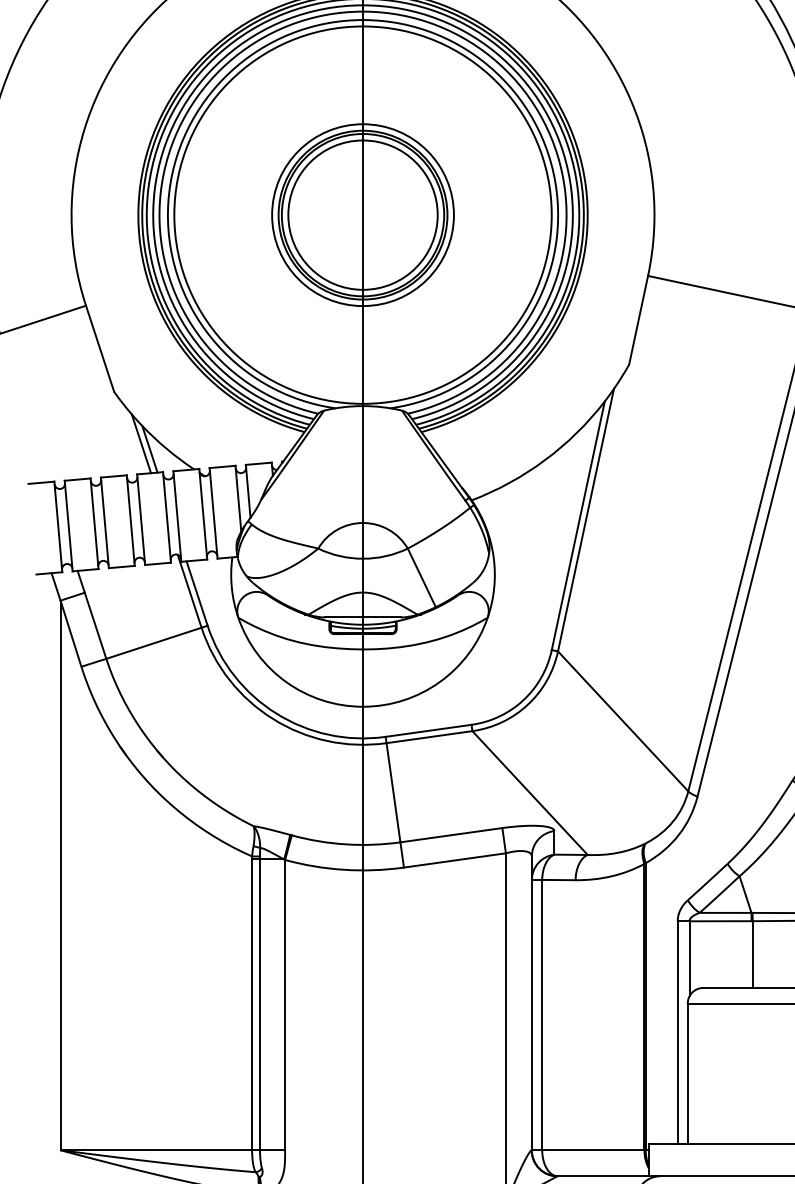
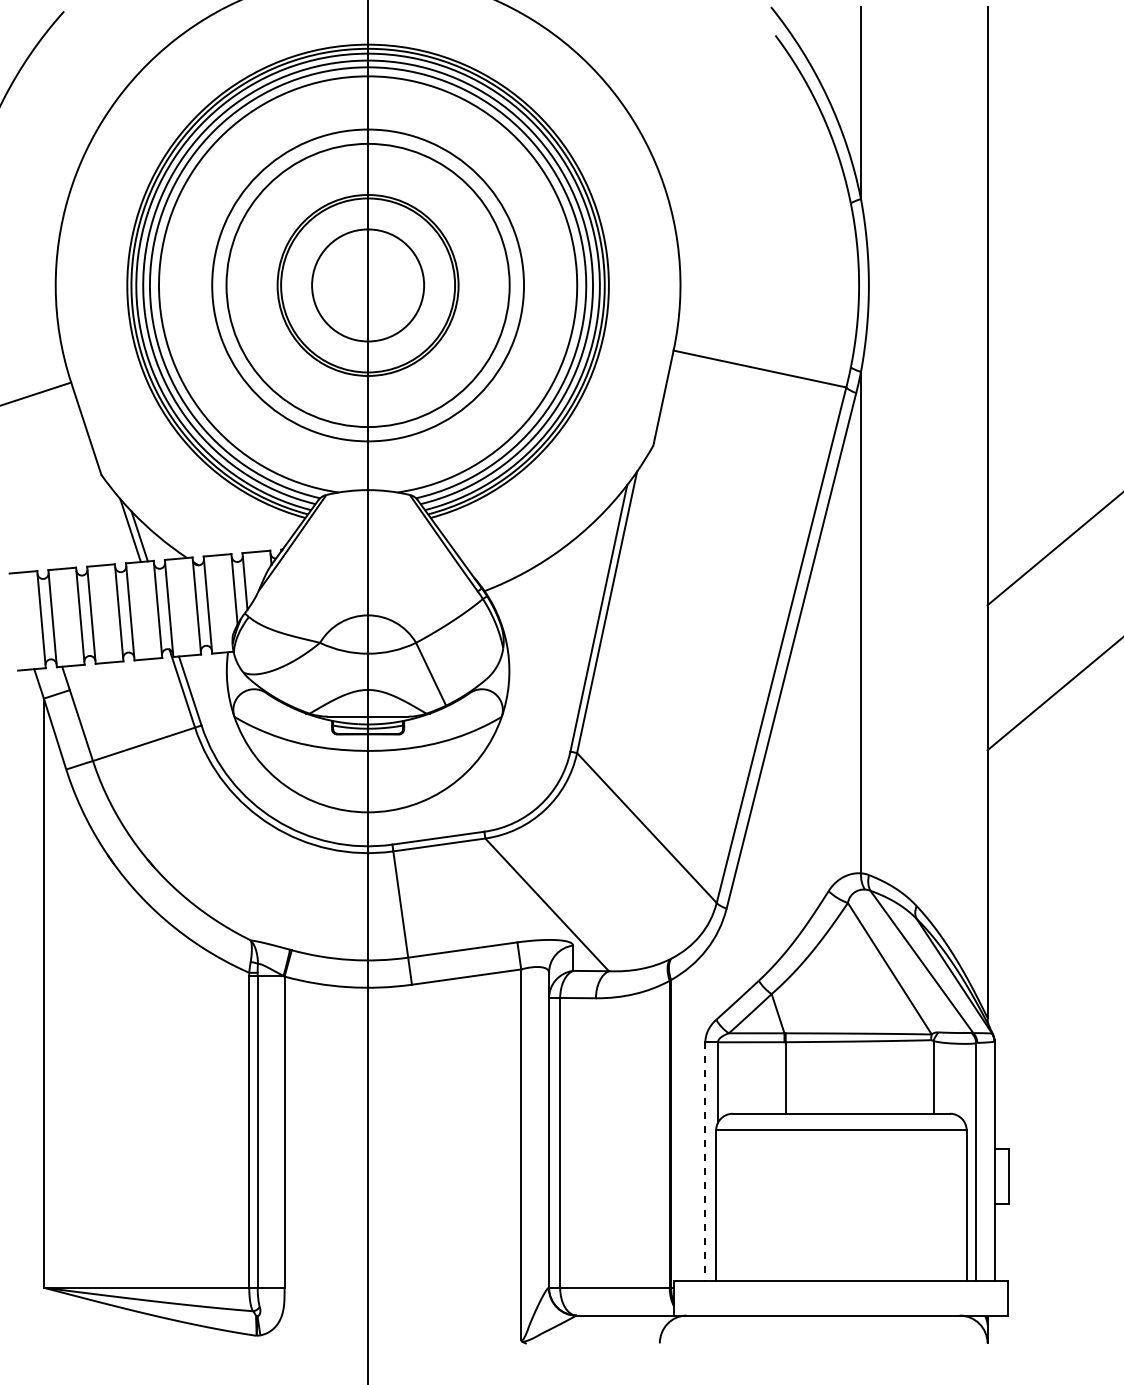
circle: (362, 215) -> (367, 285), size x0.7
circle: (362, 215) -> (367, 285), size x1.6
circle: (363, 215) -> (368, 285), size x0.7
line: (677, 1033) -> (705, 1162), solid -> dashed

